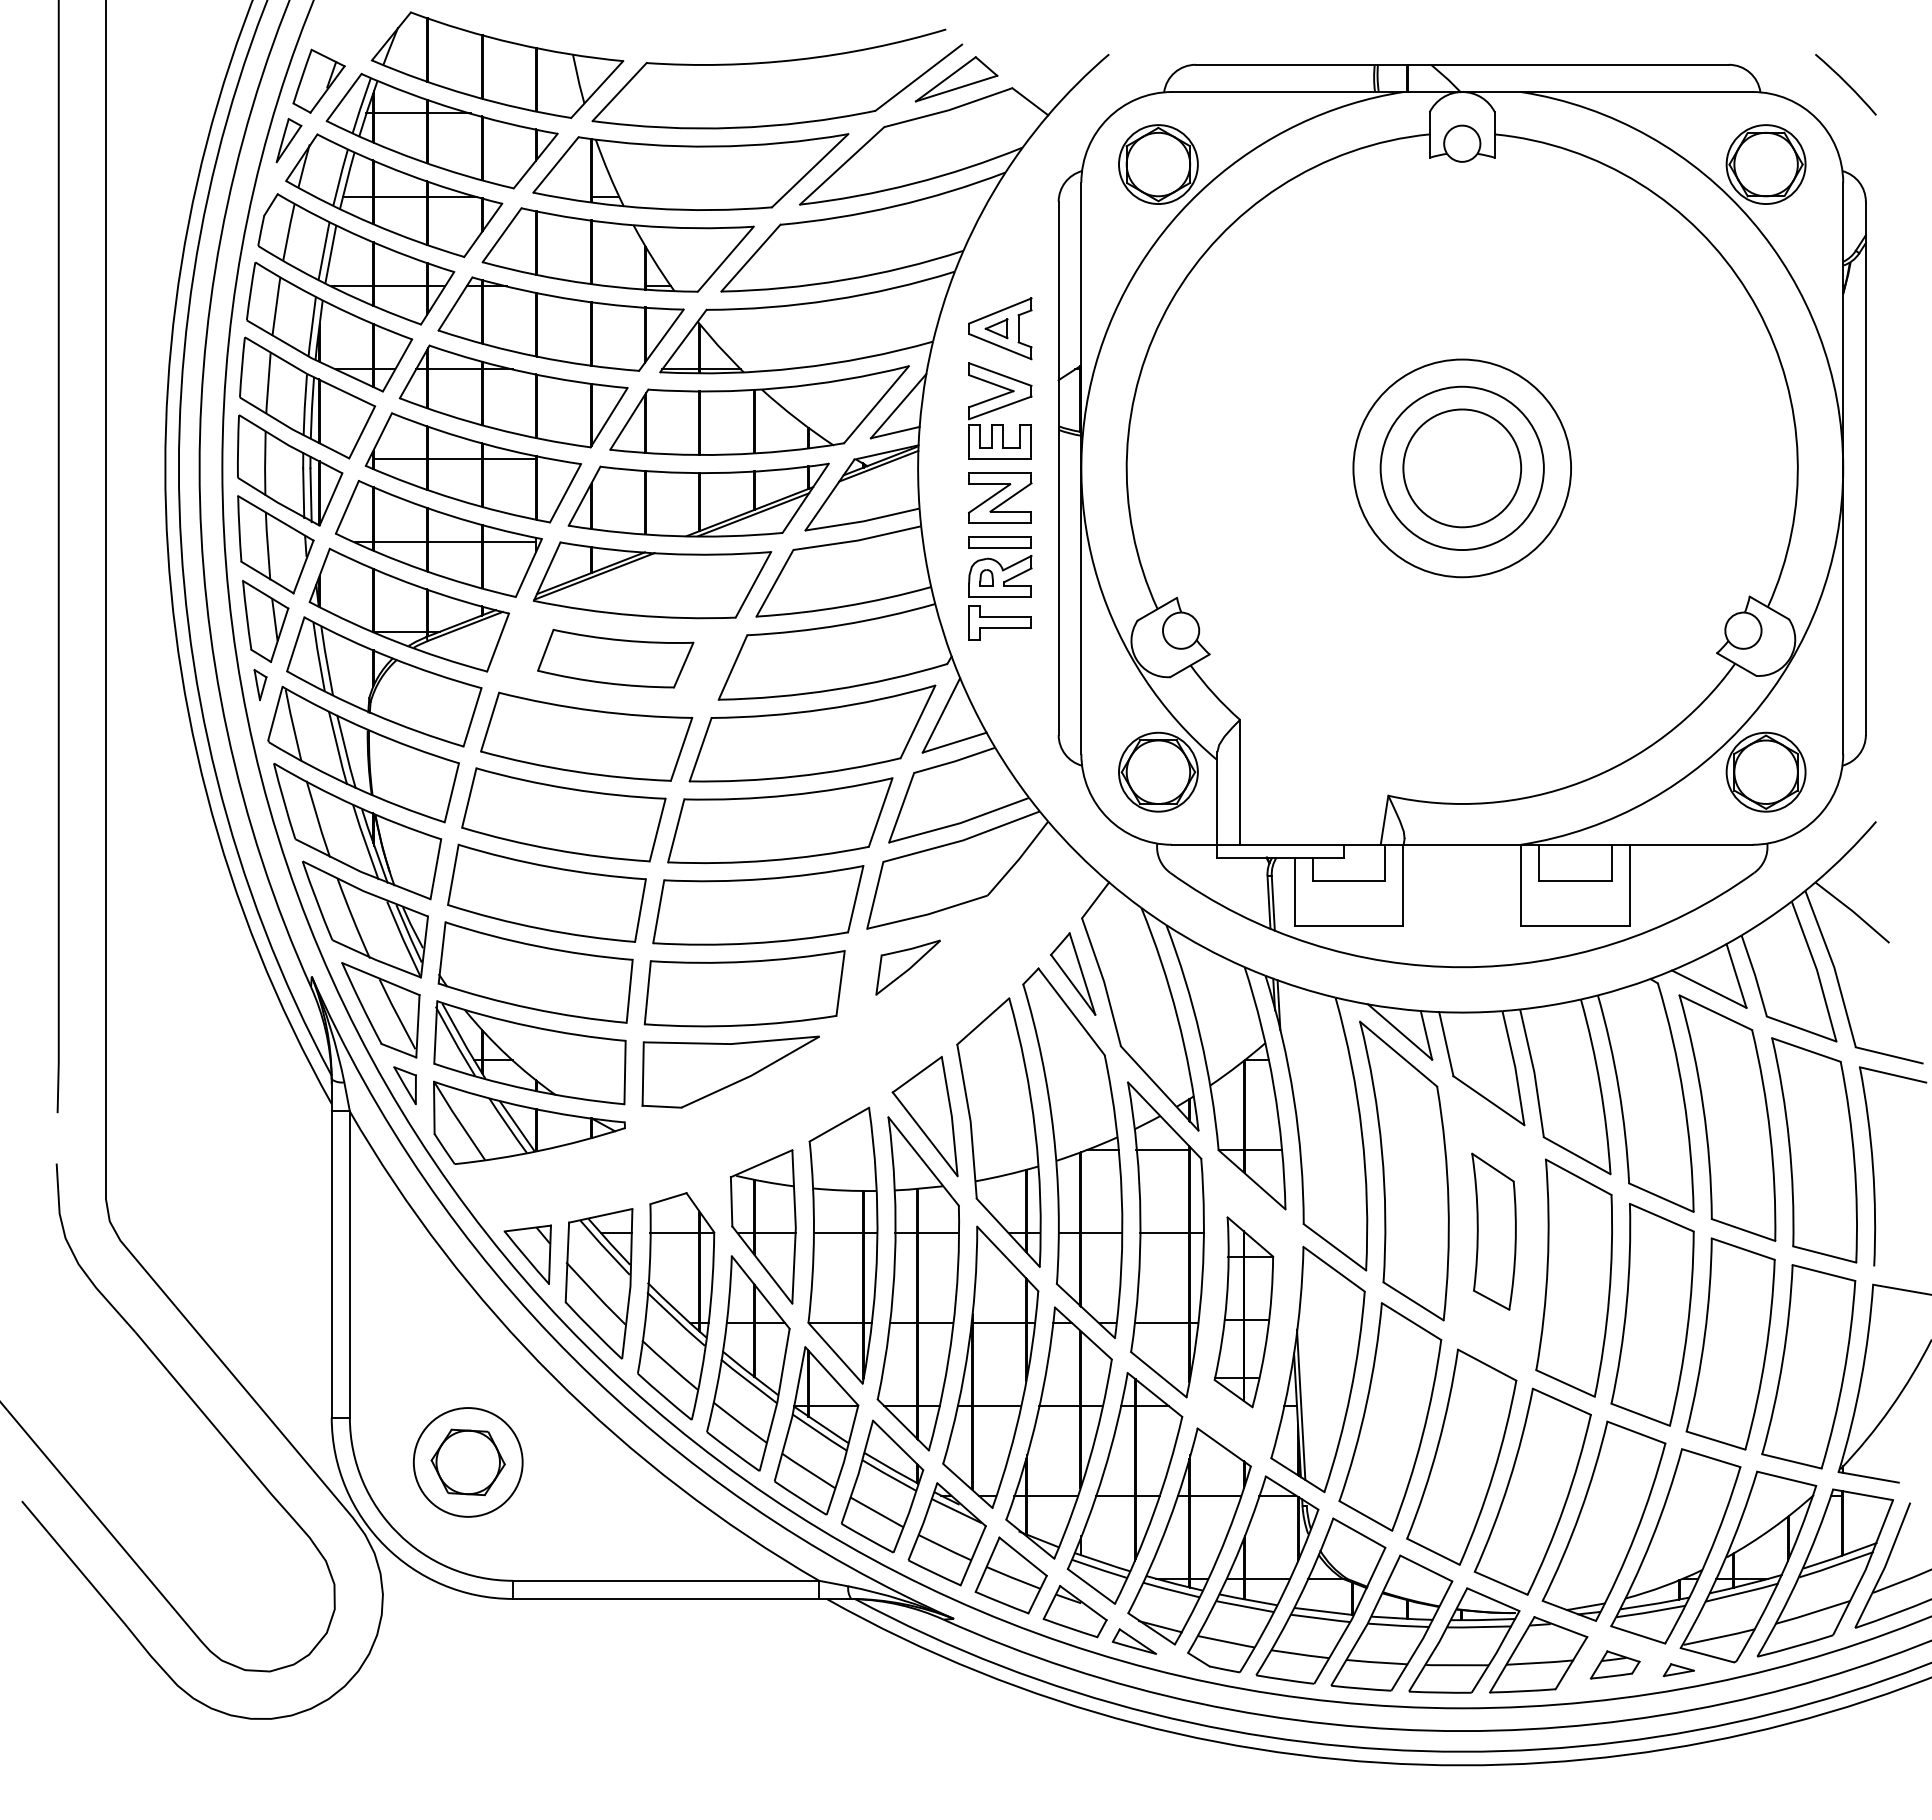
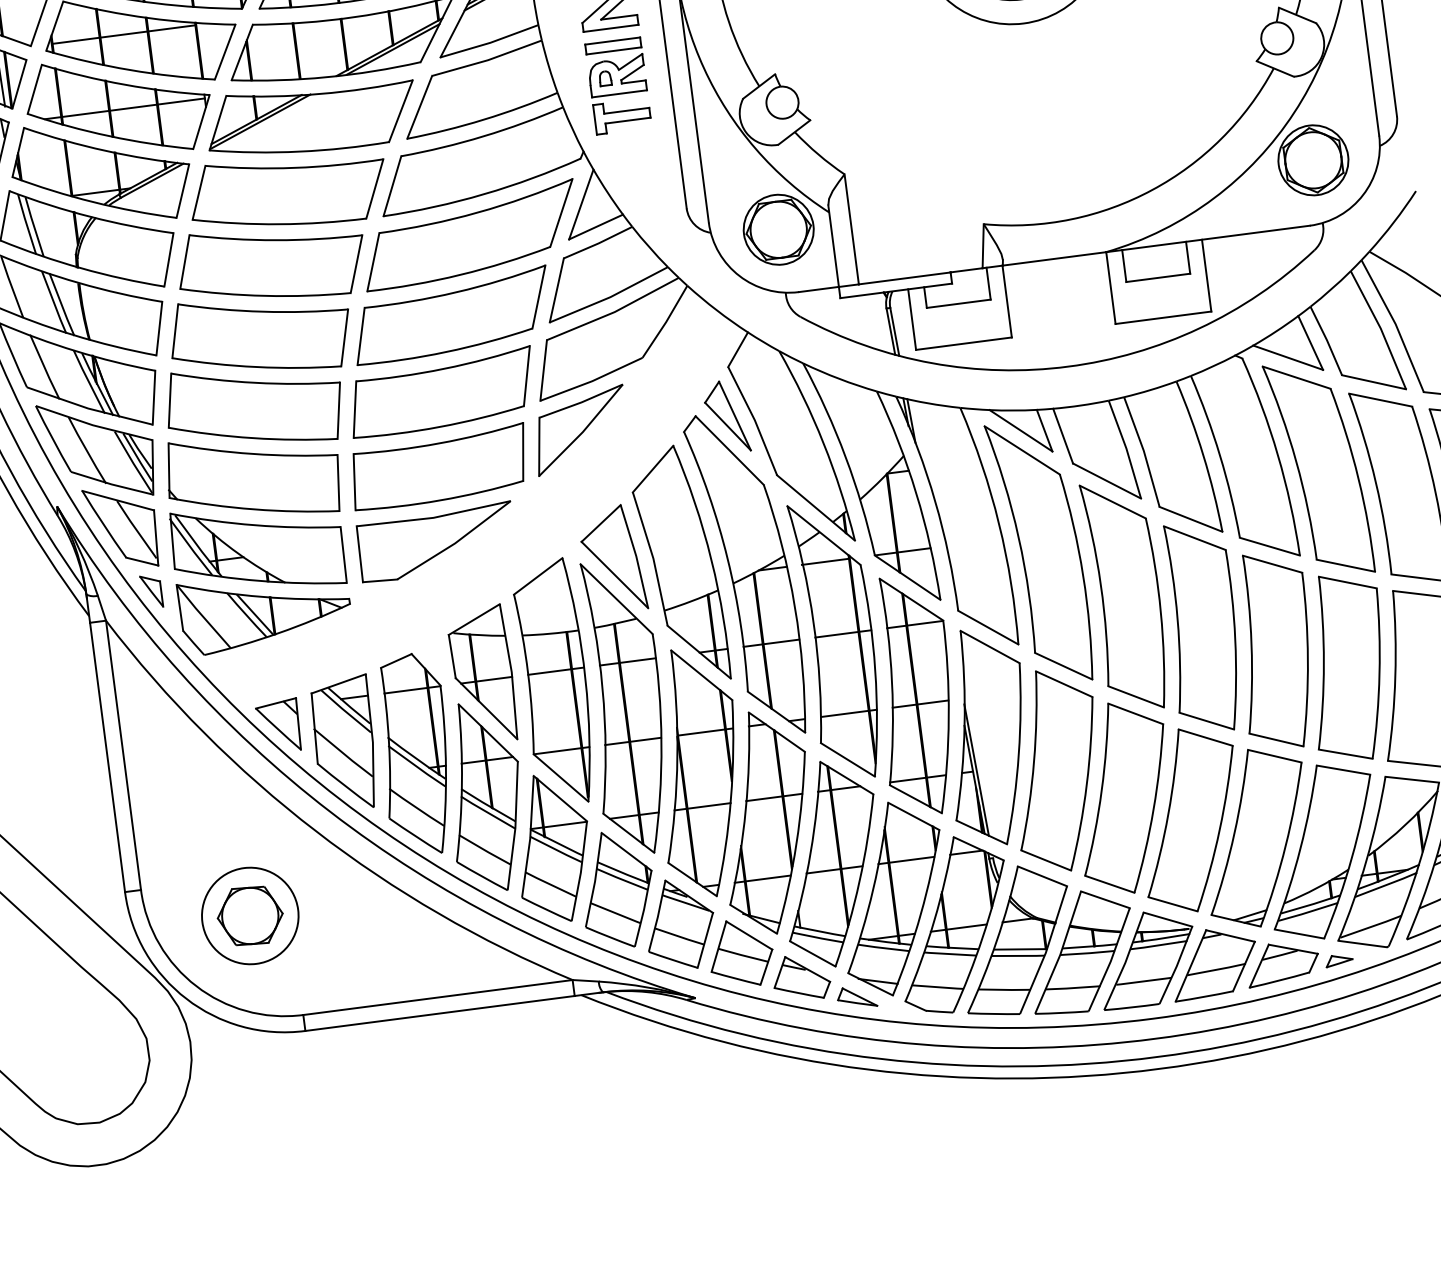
part: (615, 658) -> (287, 191), size x1.43
part: (908, 967) -> (581, 430), size x1.67
part: (1493, 1231) -> (1126, 595), size x1.67
part: (1243, 1311) -> (915, 694), size x1.43
part: (1614, 1664) -> (1281, 962), size x1.67

